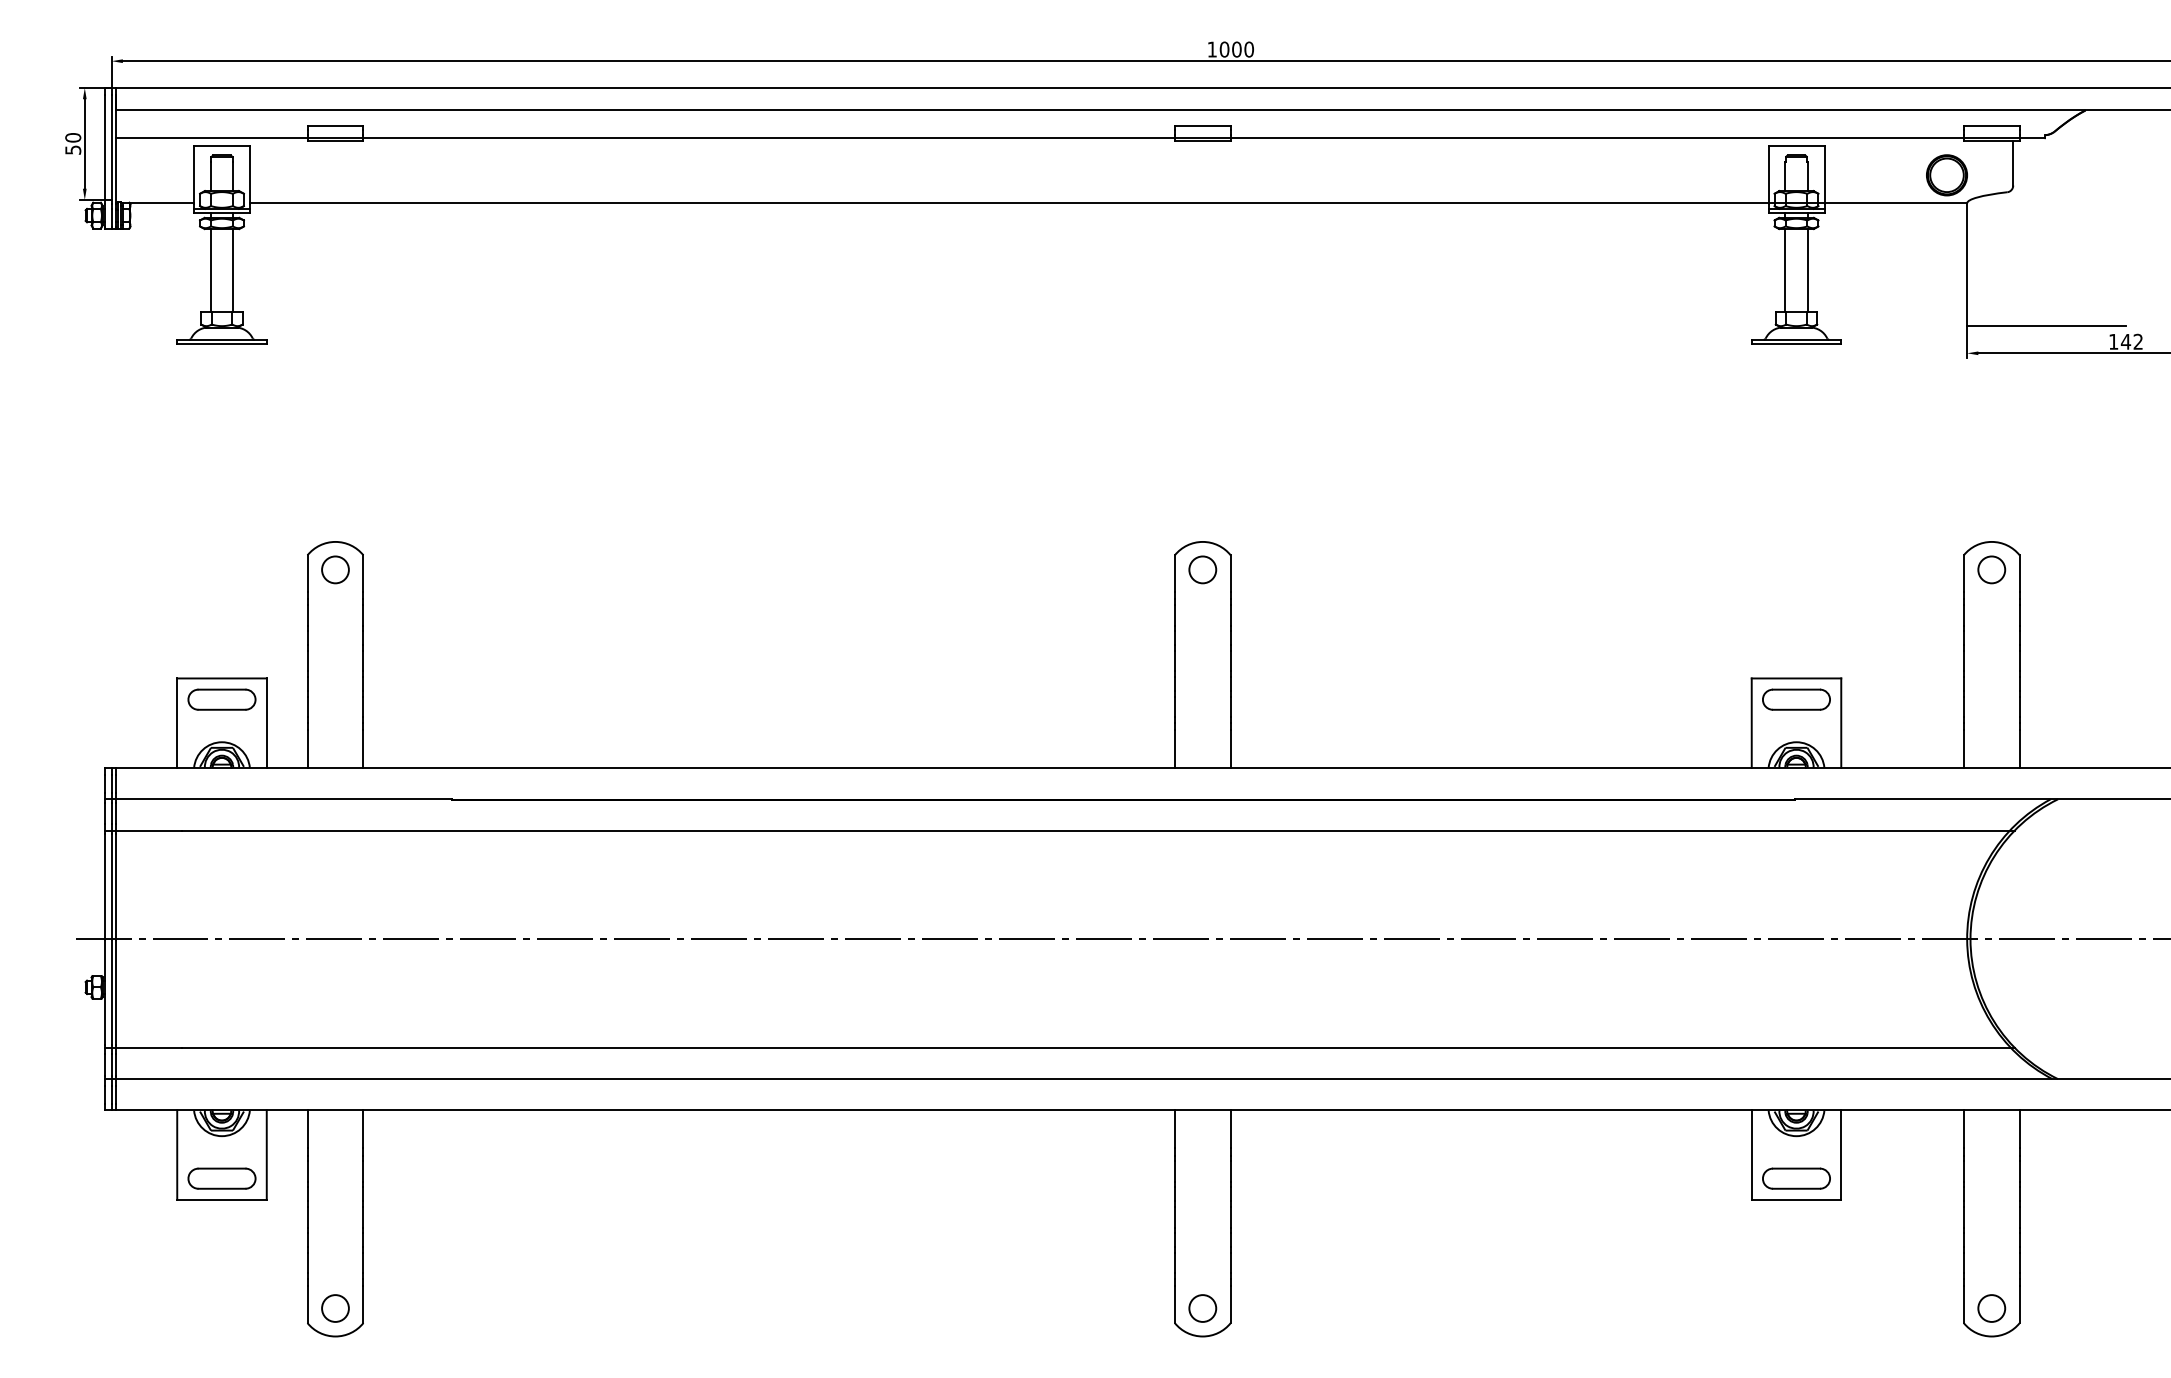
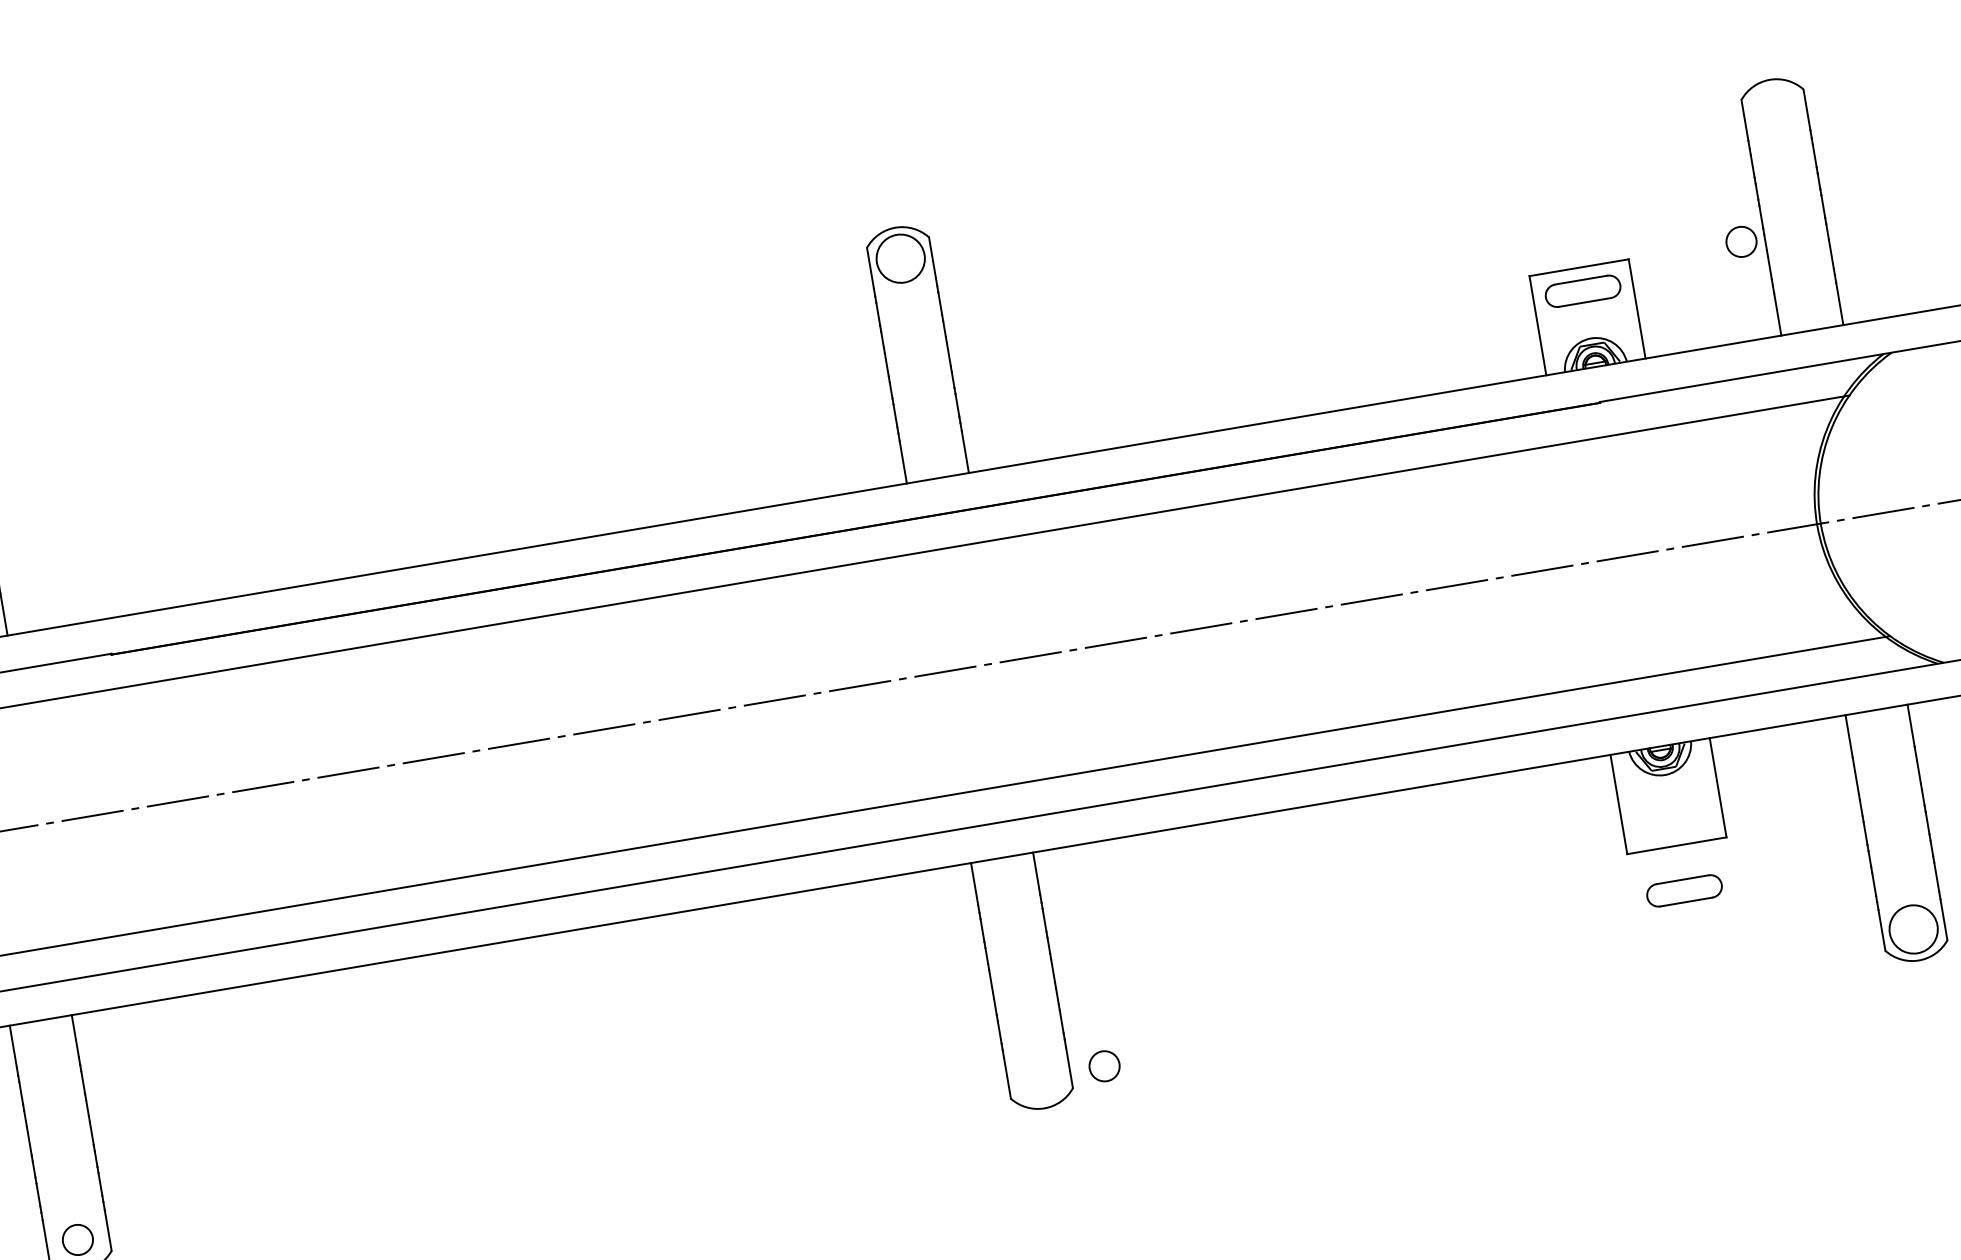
circle: (1202, 569) -> (900, 258), size x1.6
circle: (1991, 569) -> (1741, 241), moved
part: (1796, 1178) -> (1684, 890), moved
circle: (1202, 1308) -> (1104, 1066), moved
circle: (1991, 1308) -> (1913, 929), size x1.6

